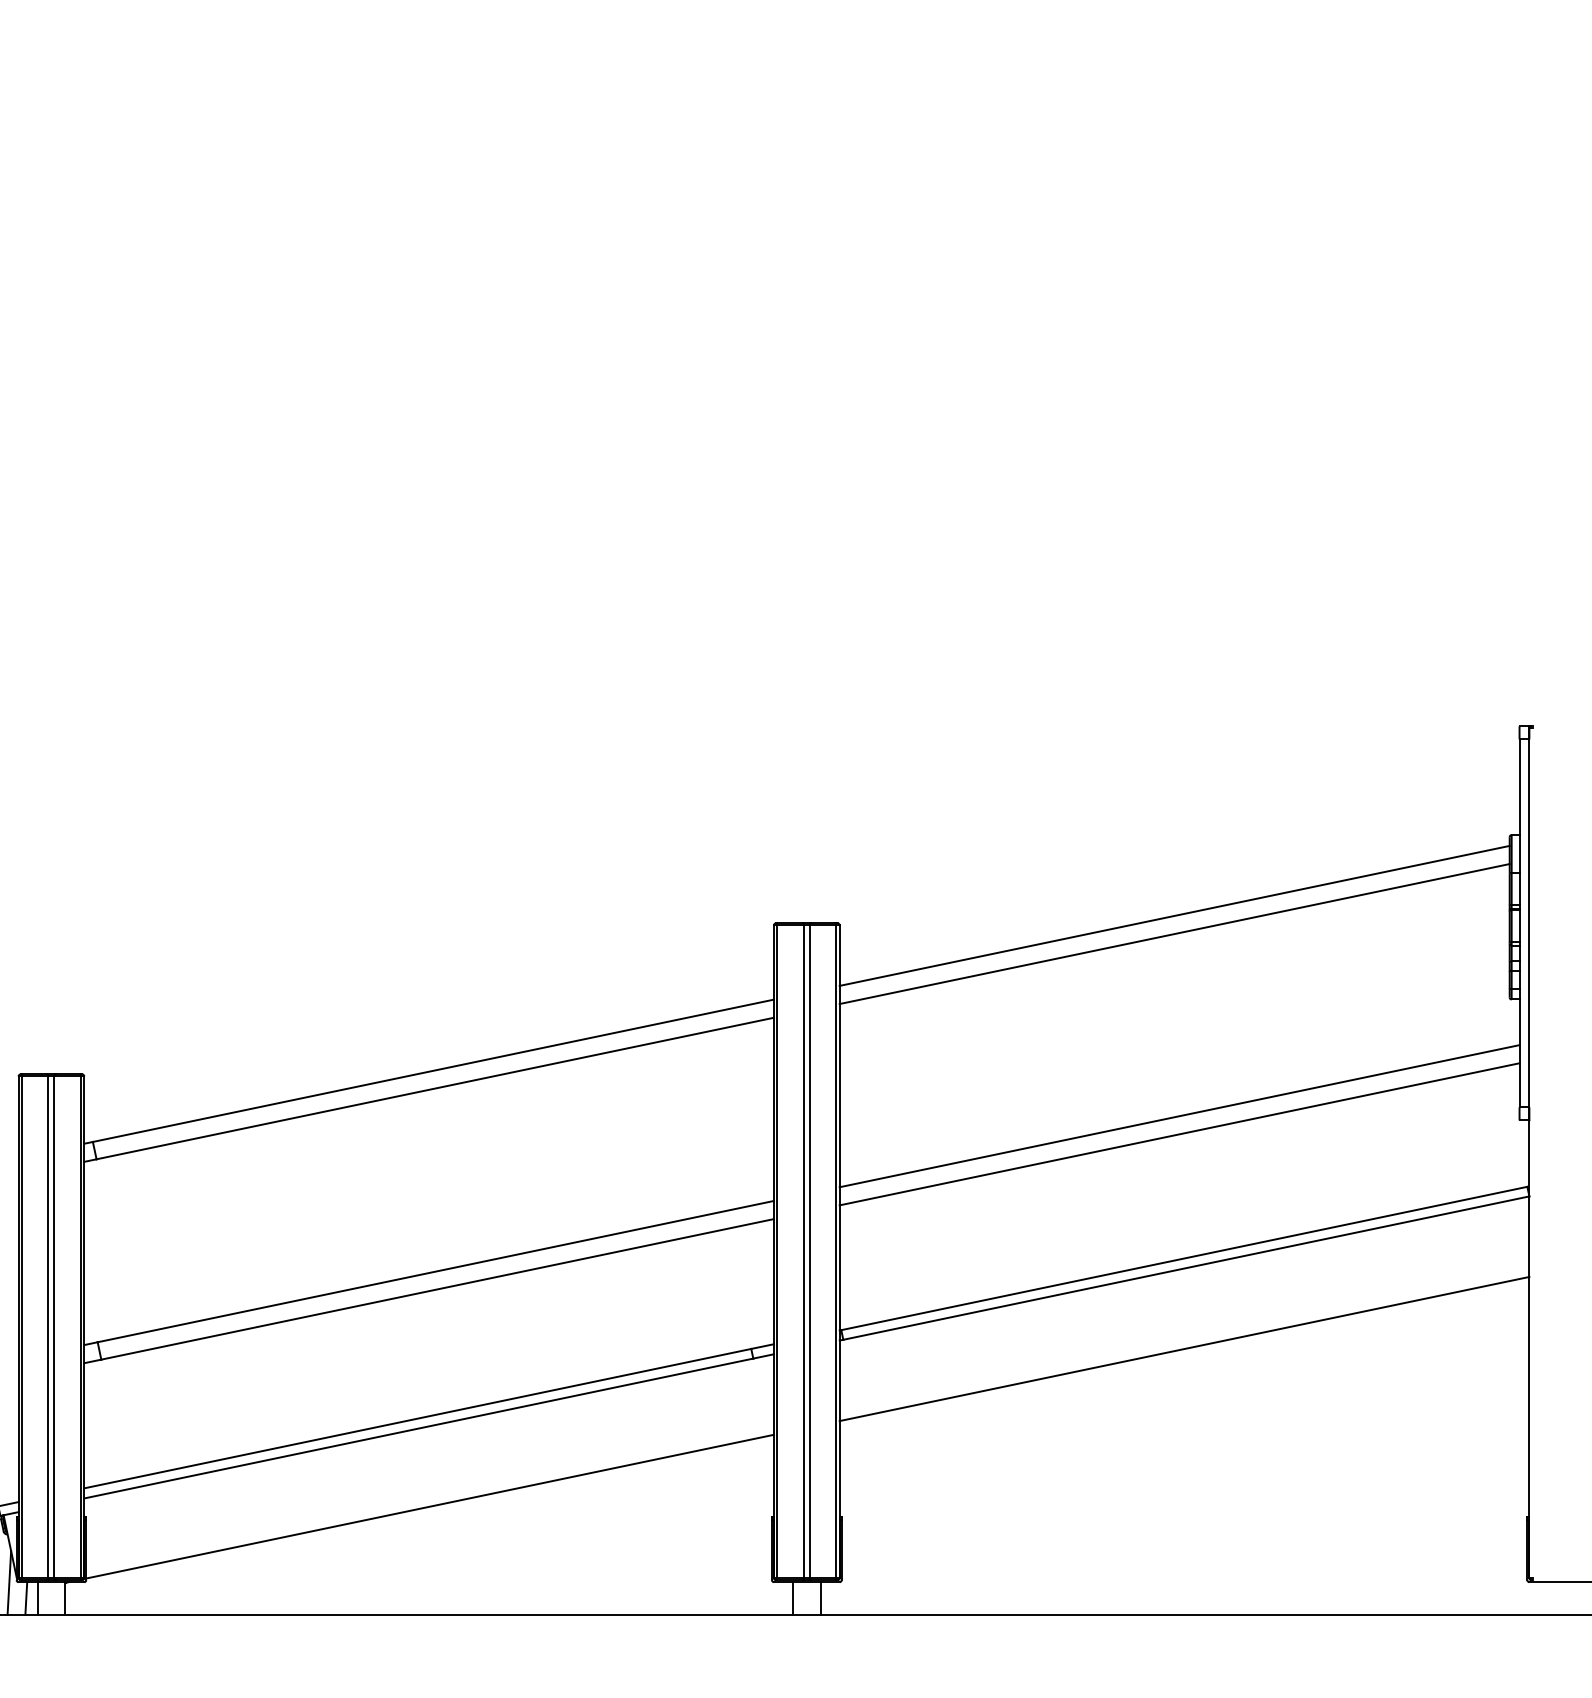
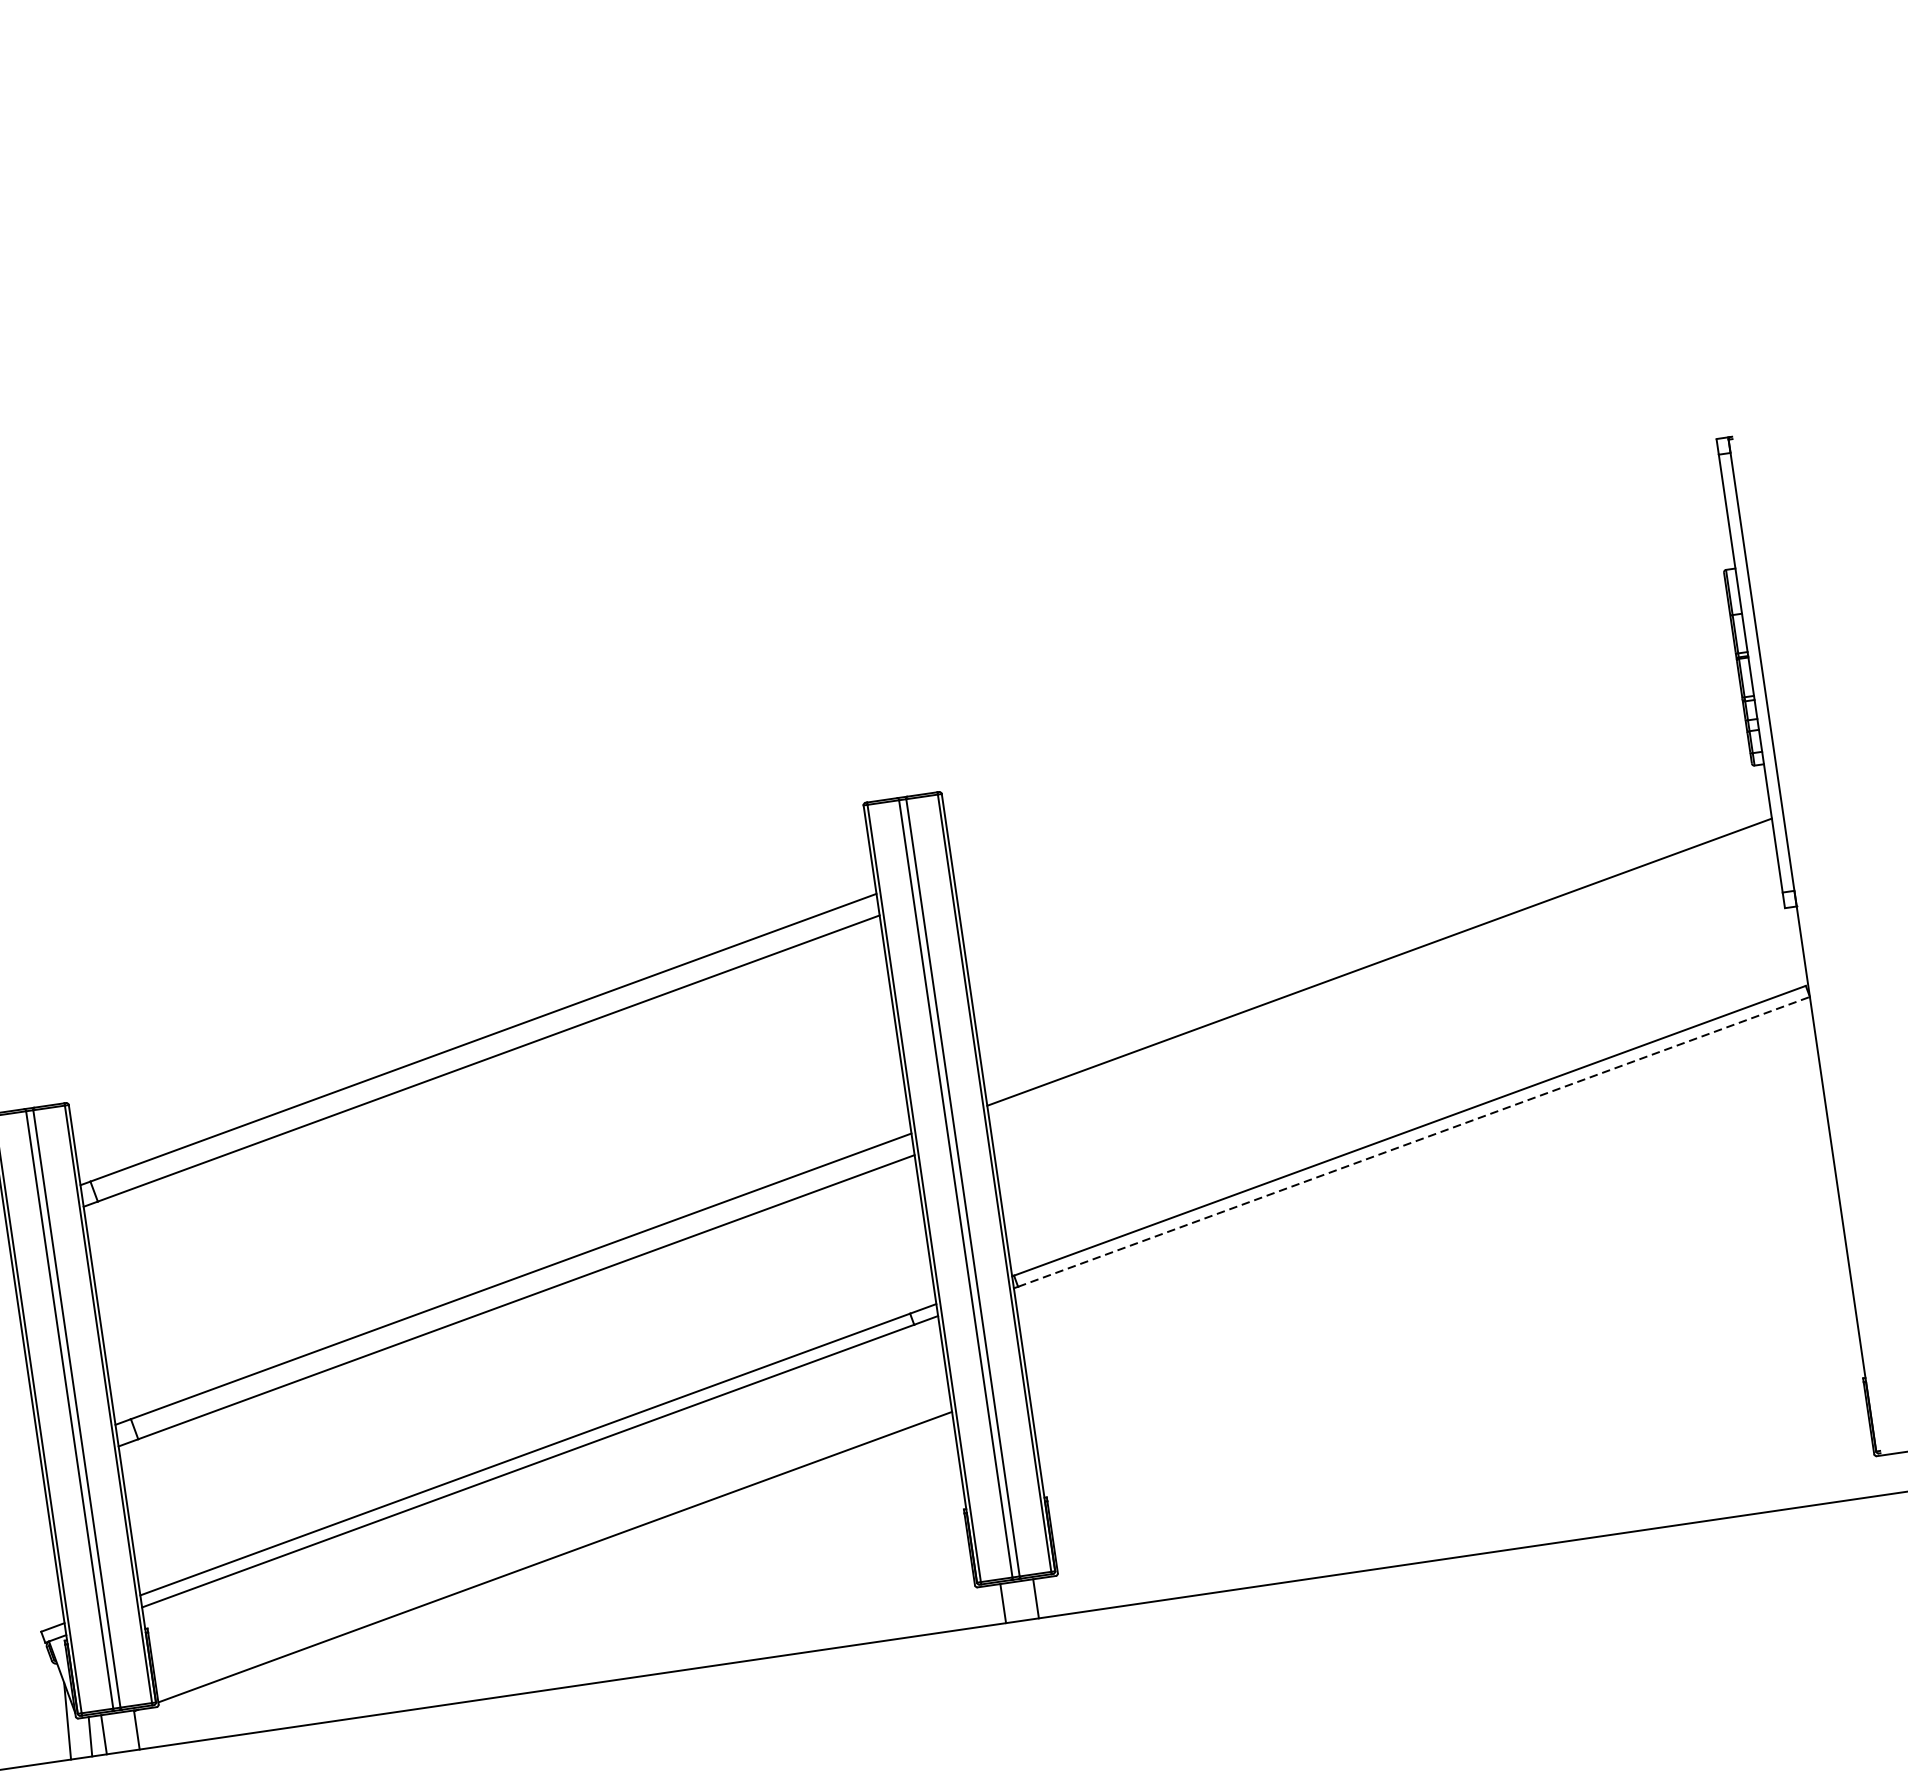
line: (1174, 915) -> (1338, 724), removed
line: (1174, 934) -> (1341, 746), removed
line: (1179, 1134) -> (1382, 984), removed
line: (1186, 1268) -> (1414, 1142), solid -> dashed
line: (1184, 1348) -> (1425, 1237), removed

